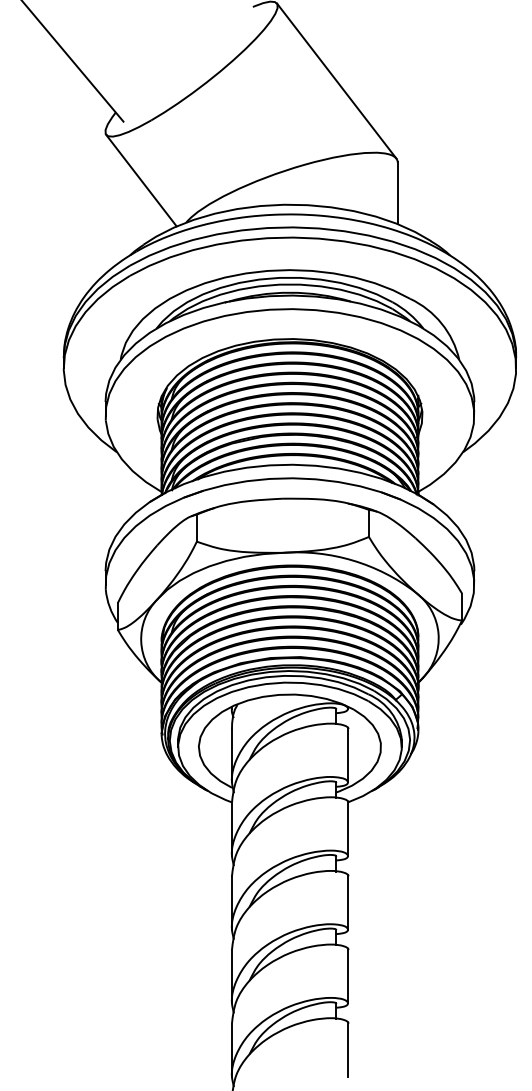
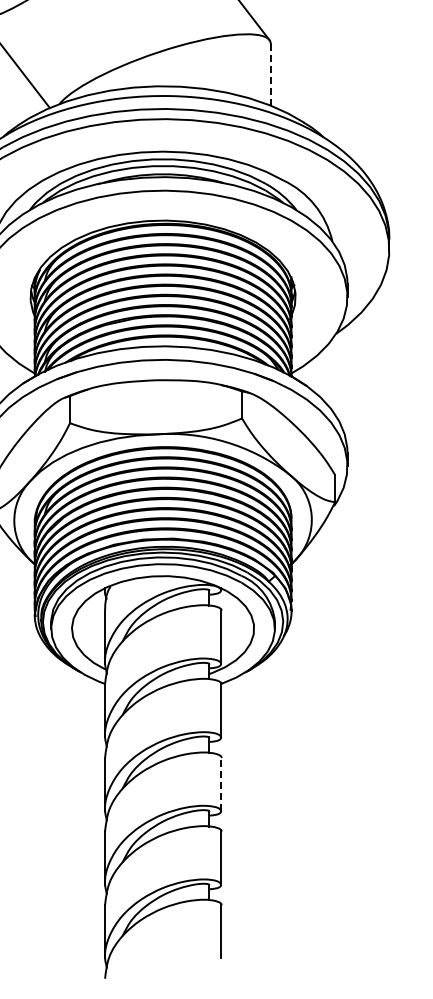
line: (397, 193) -> (270, 75), solid -> dashed
line: (347, 902) -> (220, 784), solid -> dashed

